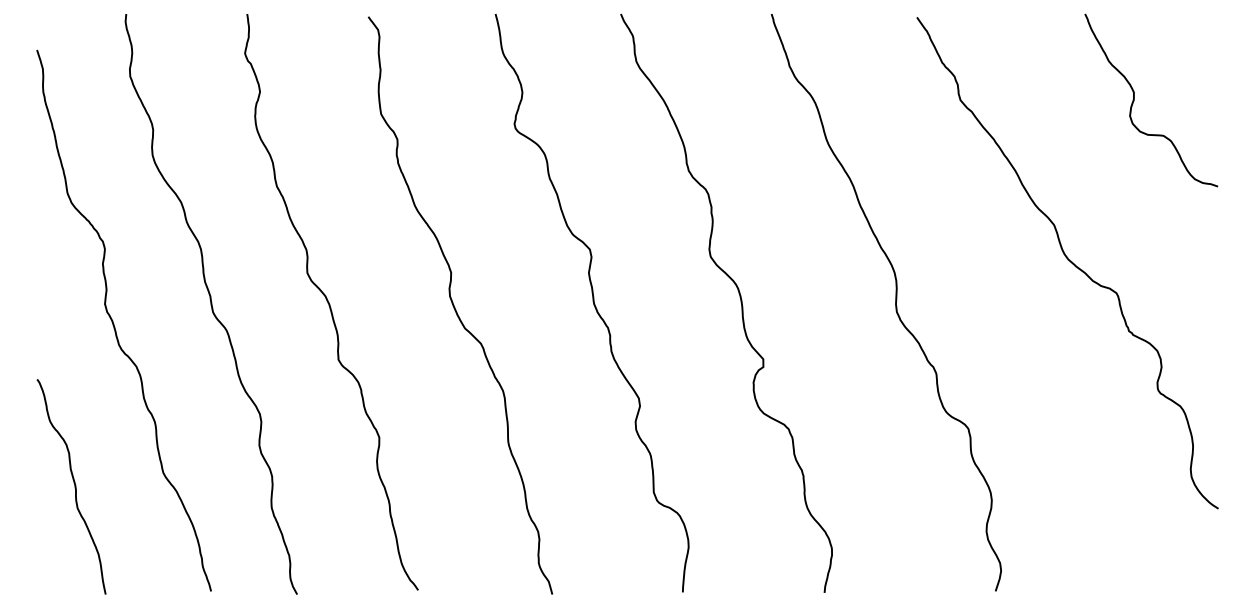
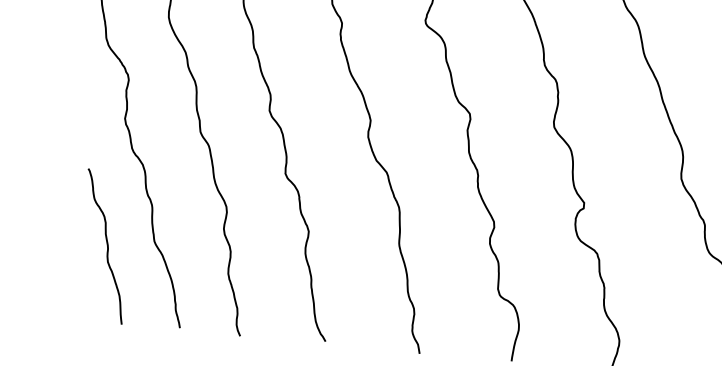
curve: (74, 486) -> (107, 246), moved

